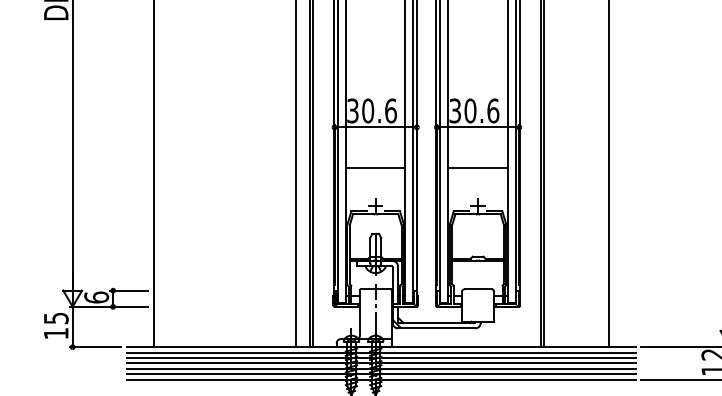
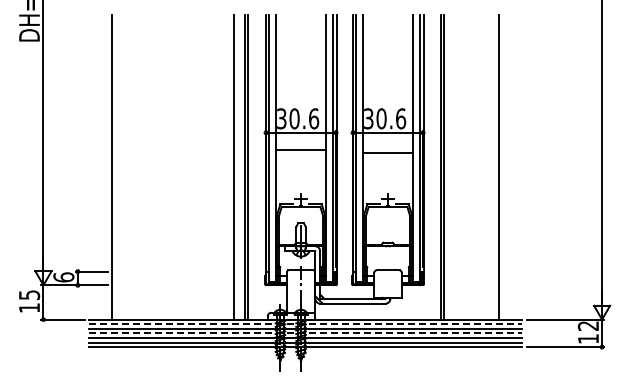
line: (375, 168) -> (300, 150), moved
line: (477, 168) -> (387, 153), moved
line: (382, 352) -> (306, 324), solid -> dashed
line: (382, 363) -> (306, 333), solid -> dashed

